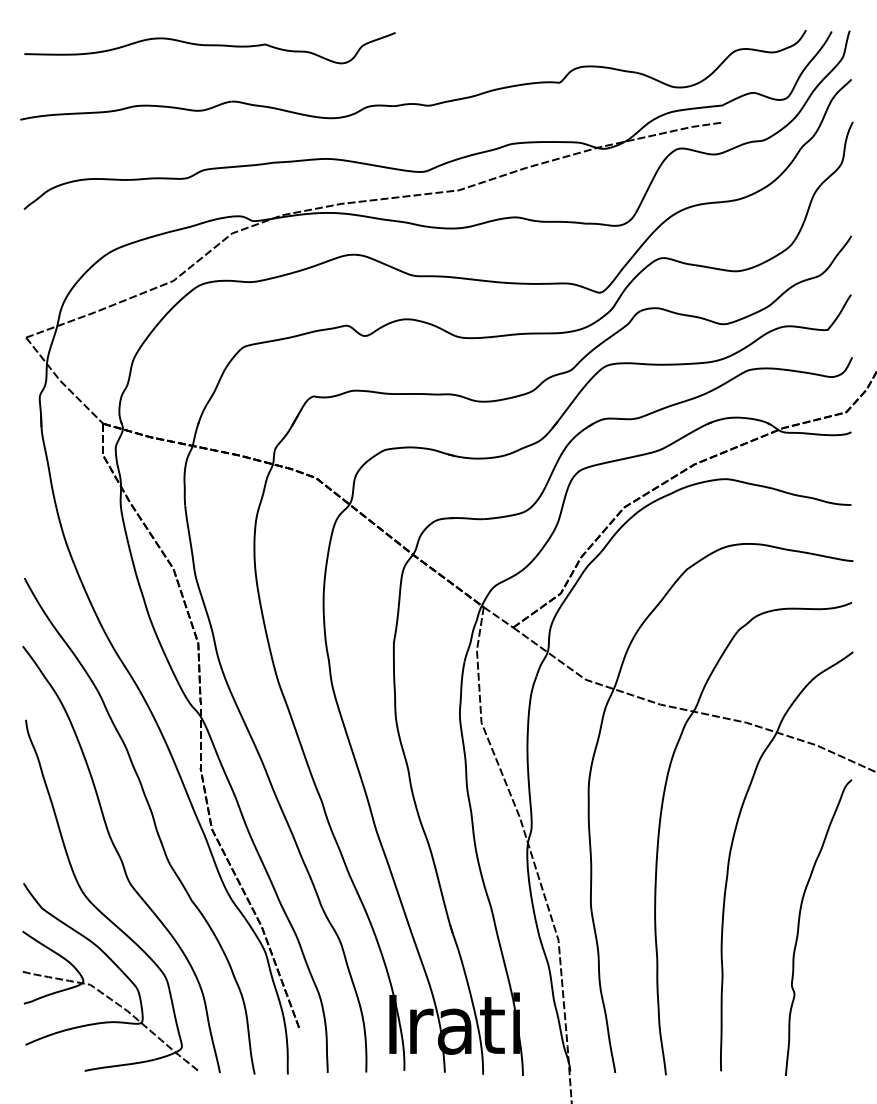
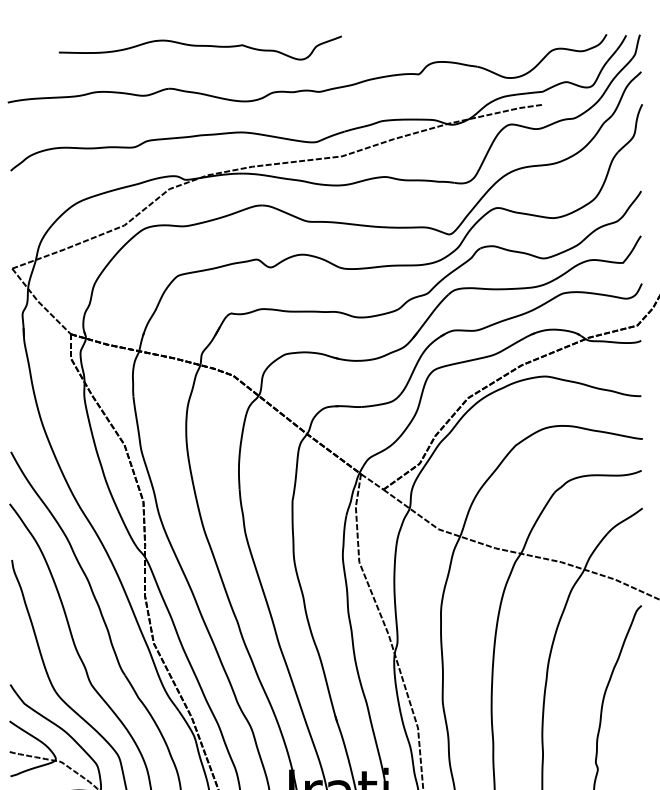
curve: (209, 46) -> (200, 46), moved

